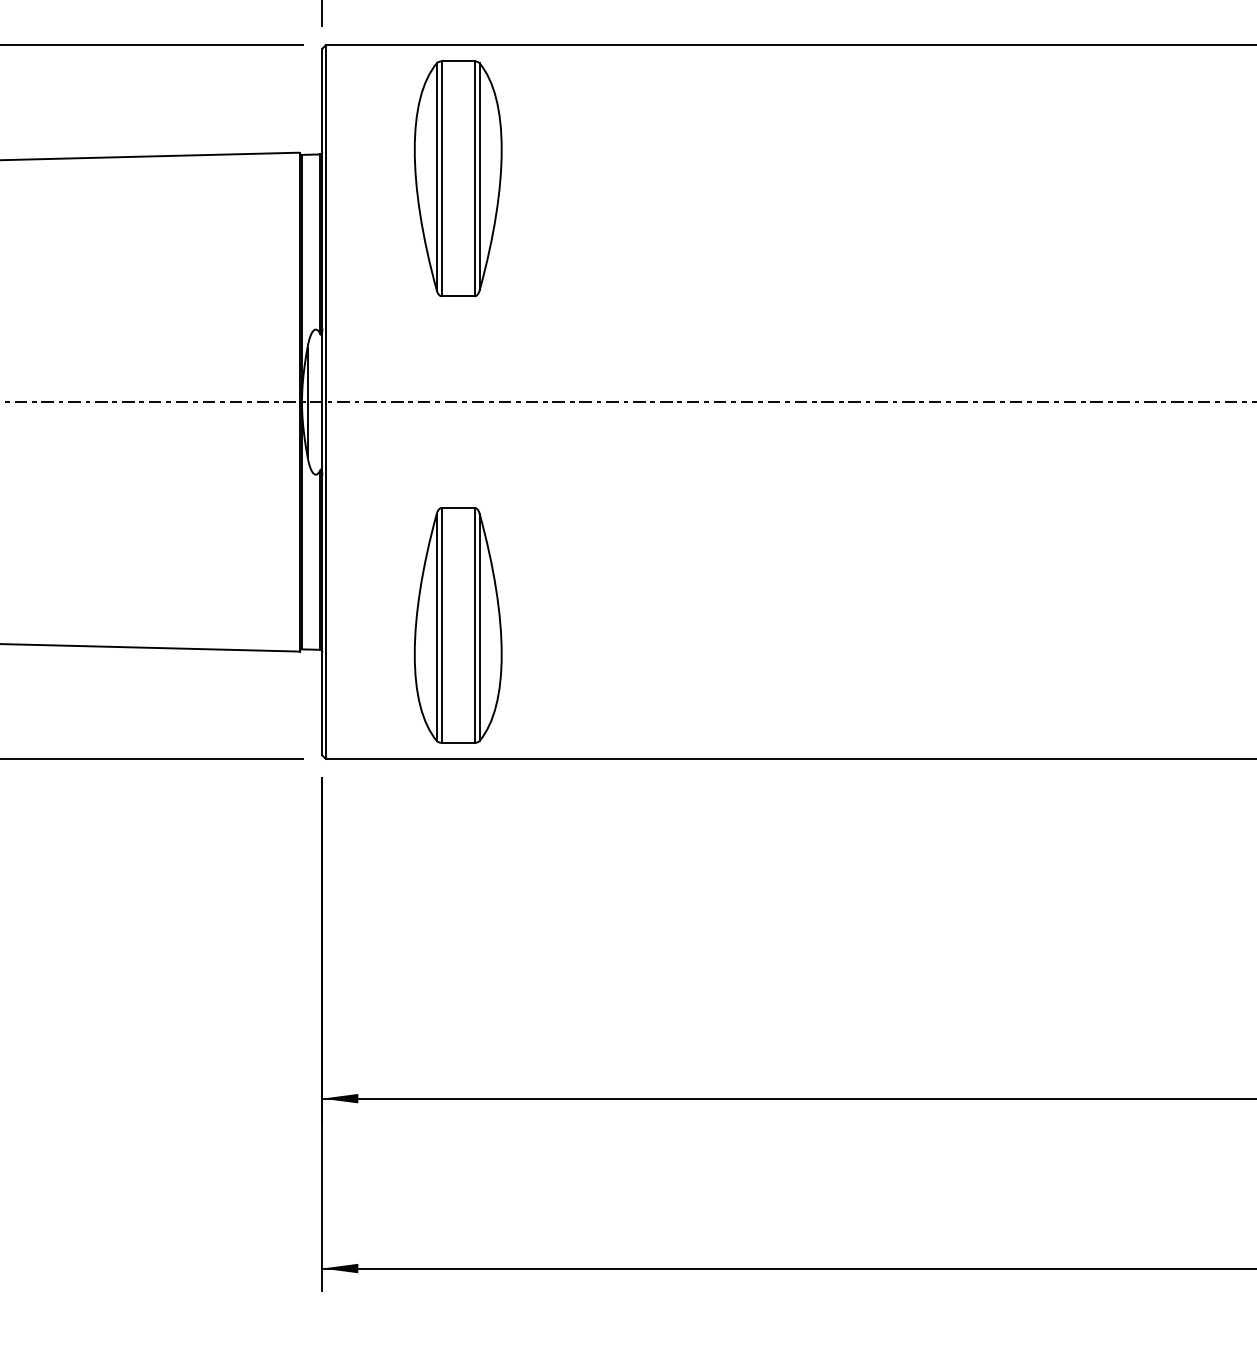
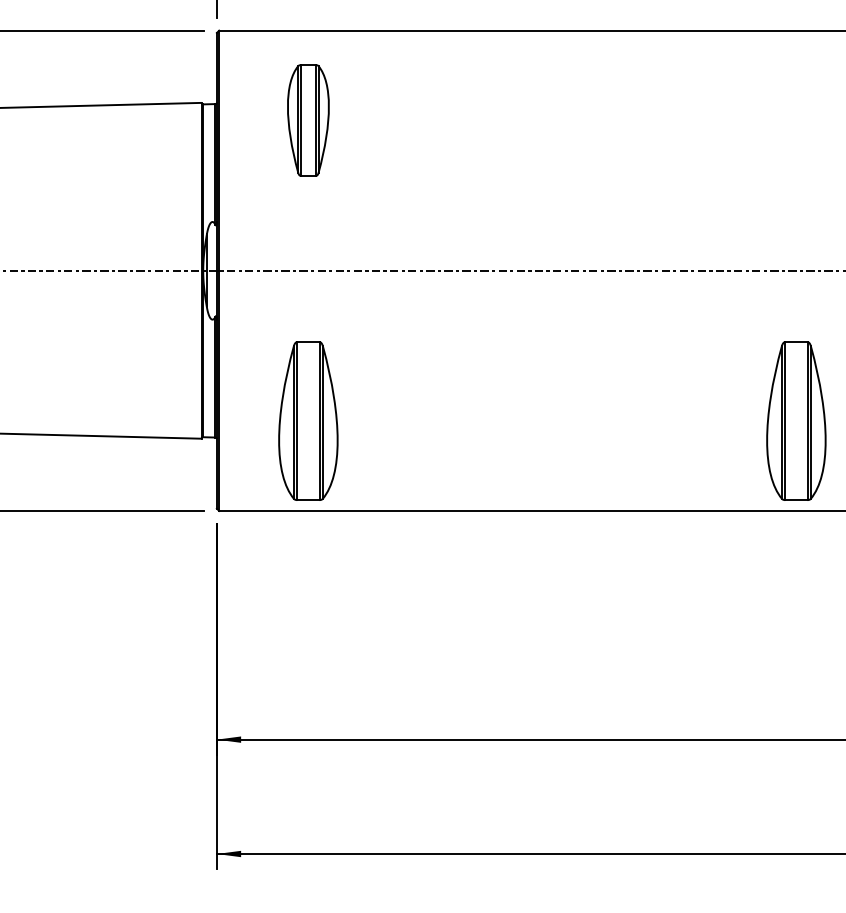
part: (458, 178) -> (308, 120), size x0.7
part: (1183, 624) -> (796, 420), added

